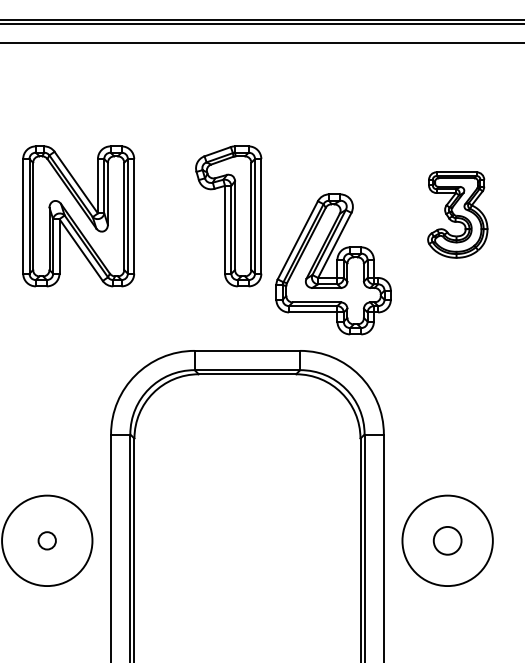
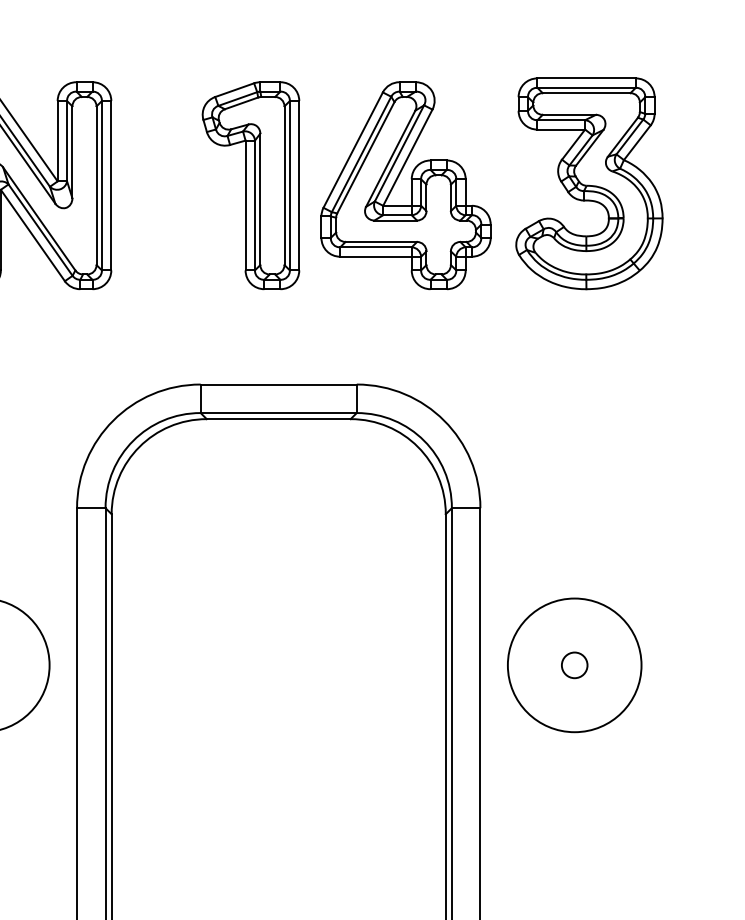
part: (457, 214) -> (589, 182), size x1.67
part: (333, 264) -> (405, 185), moved
circle: (447, 540) -> (574, 664), size x0.62

